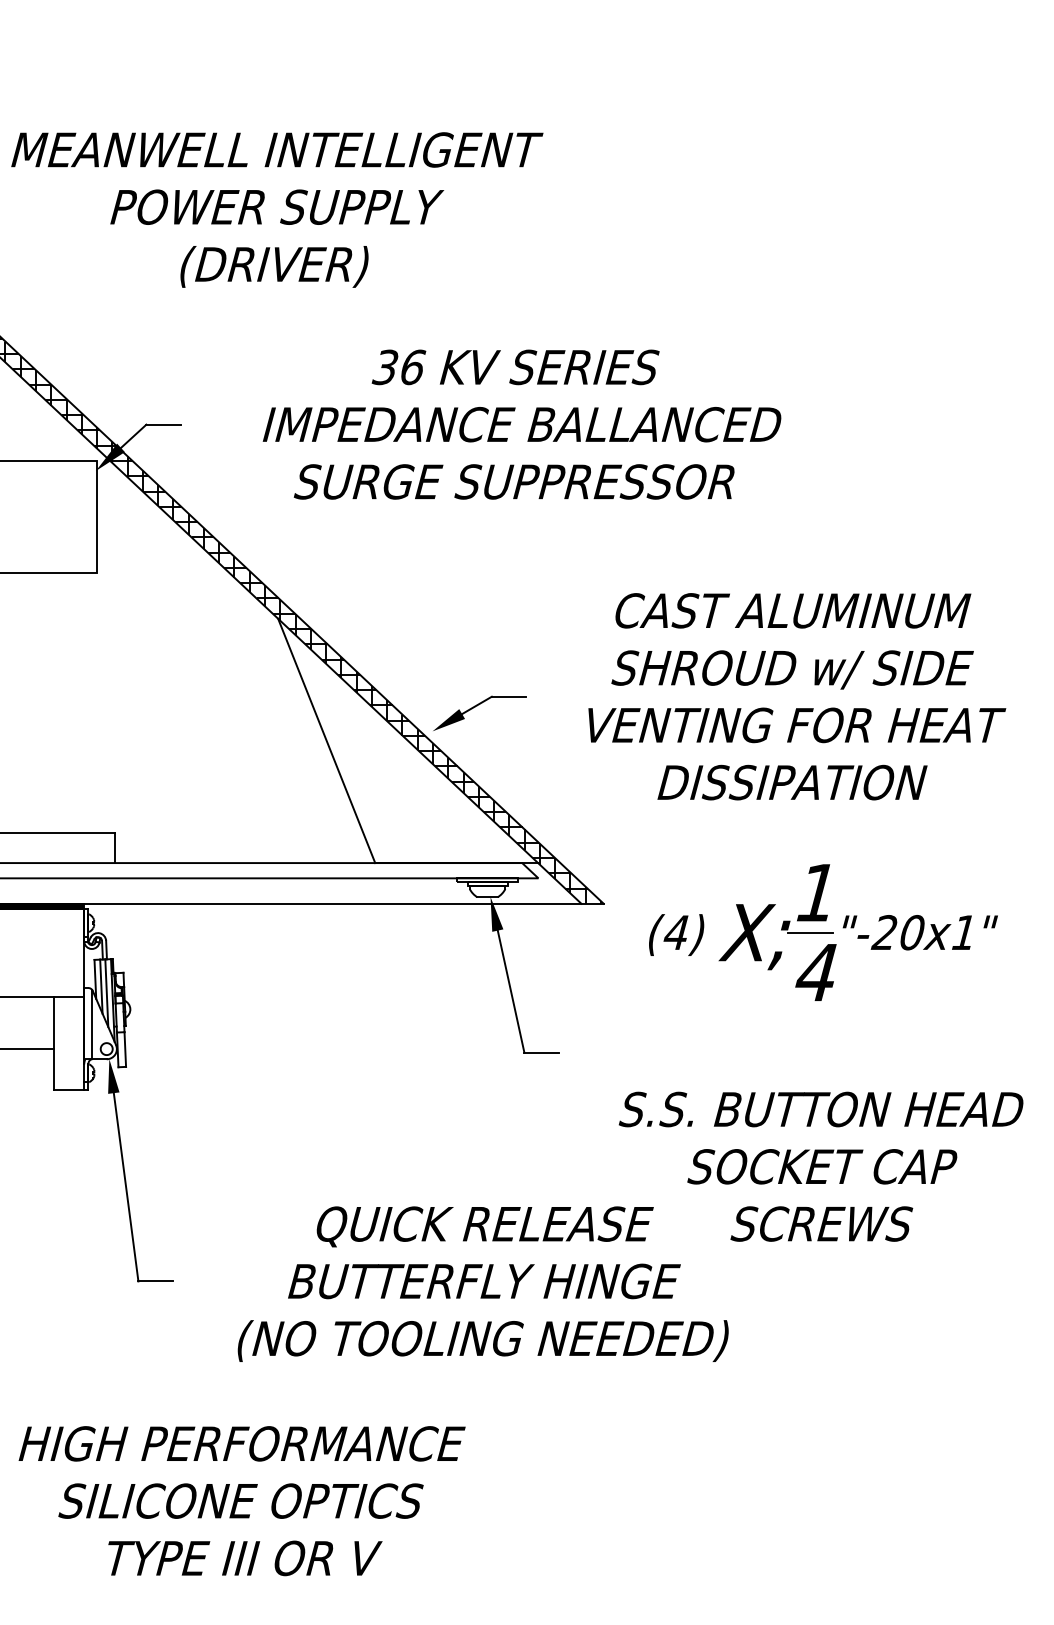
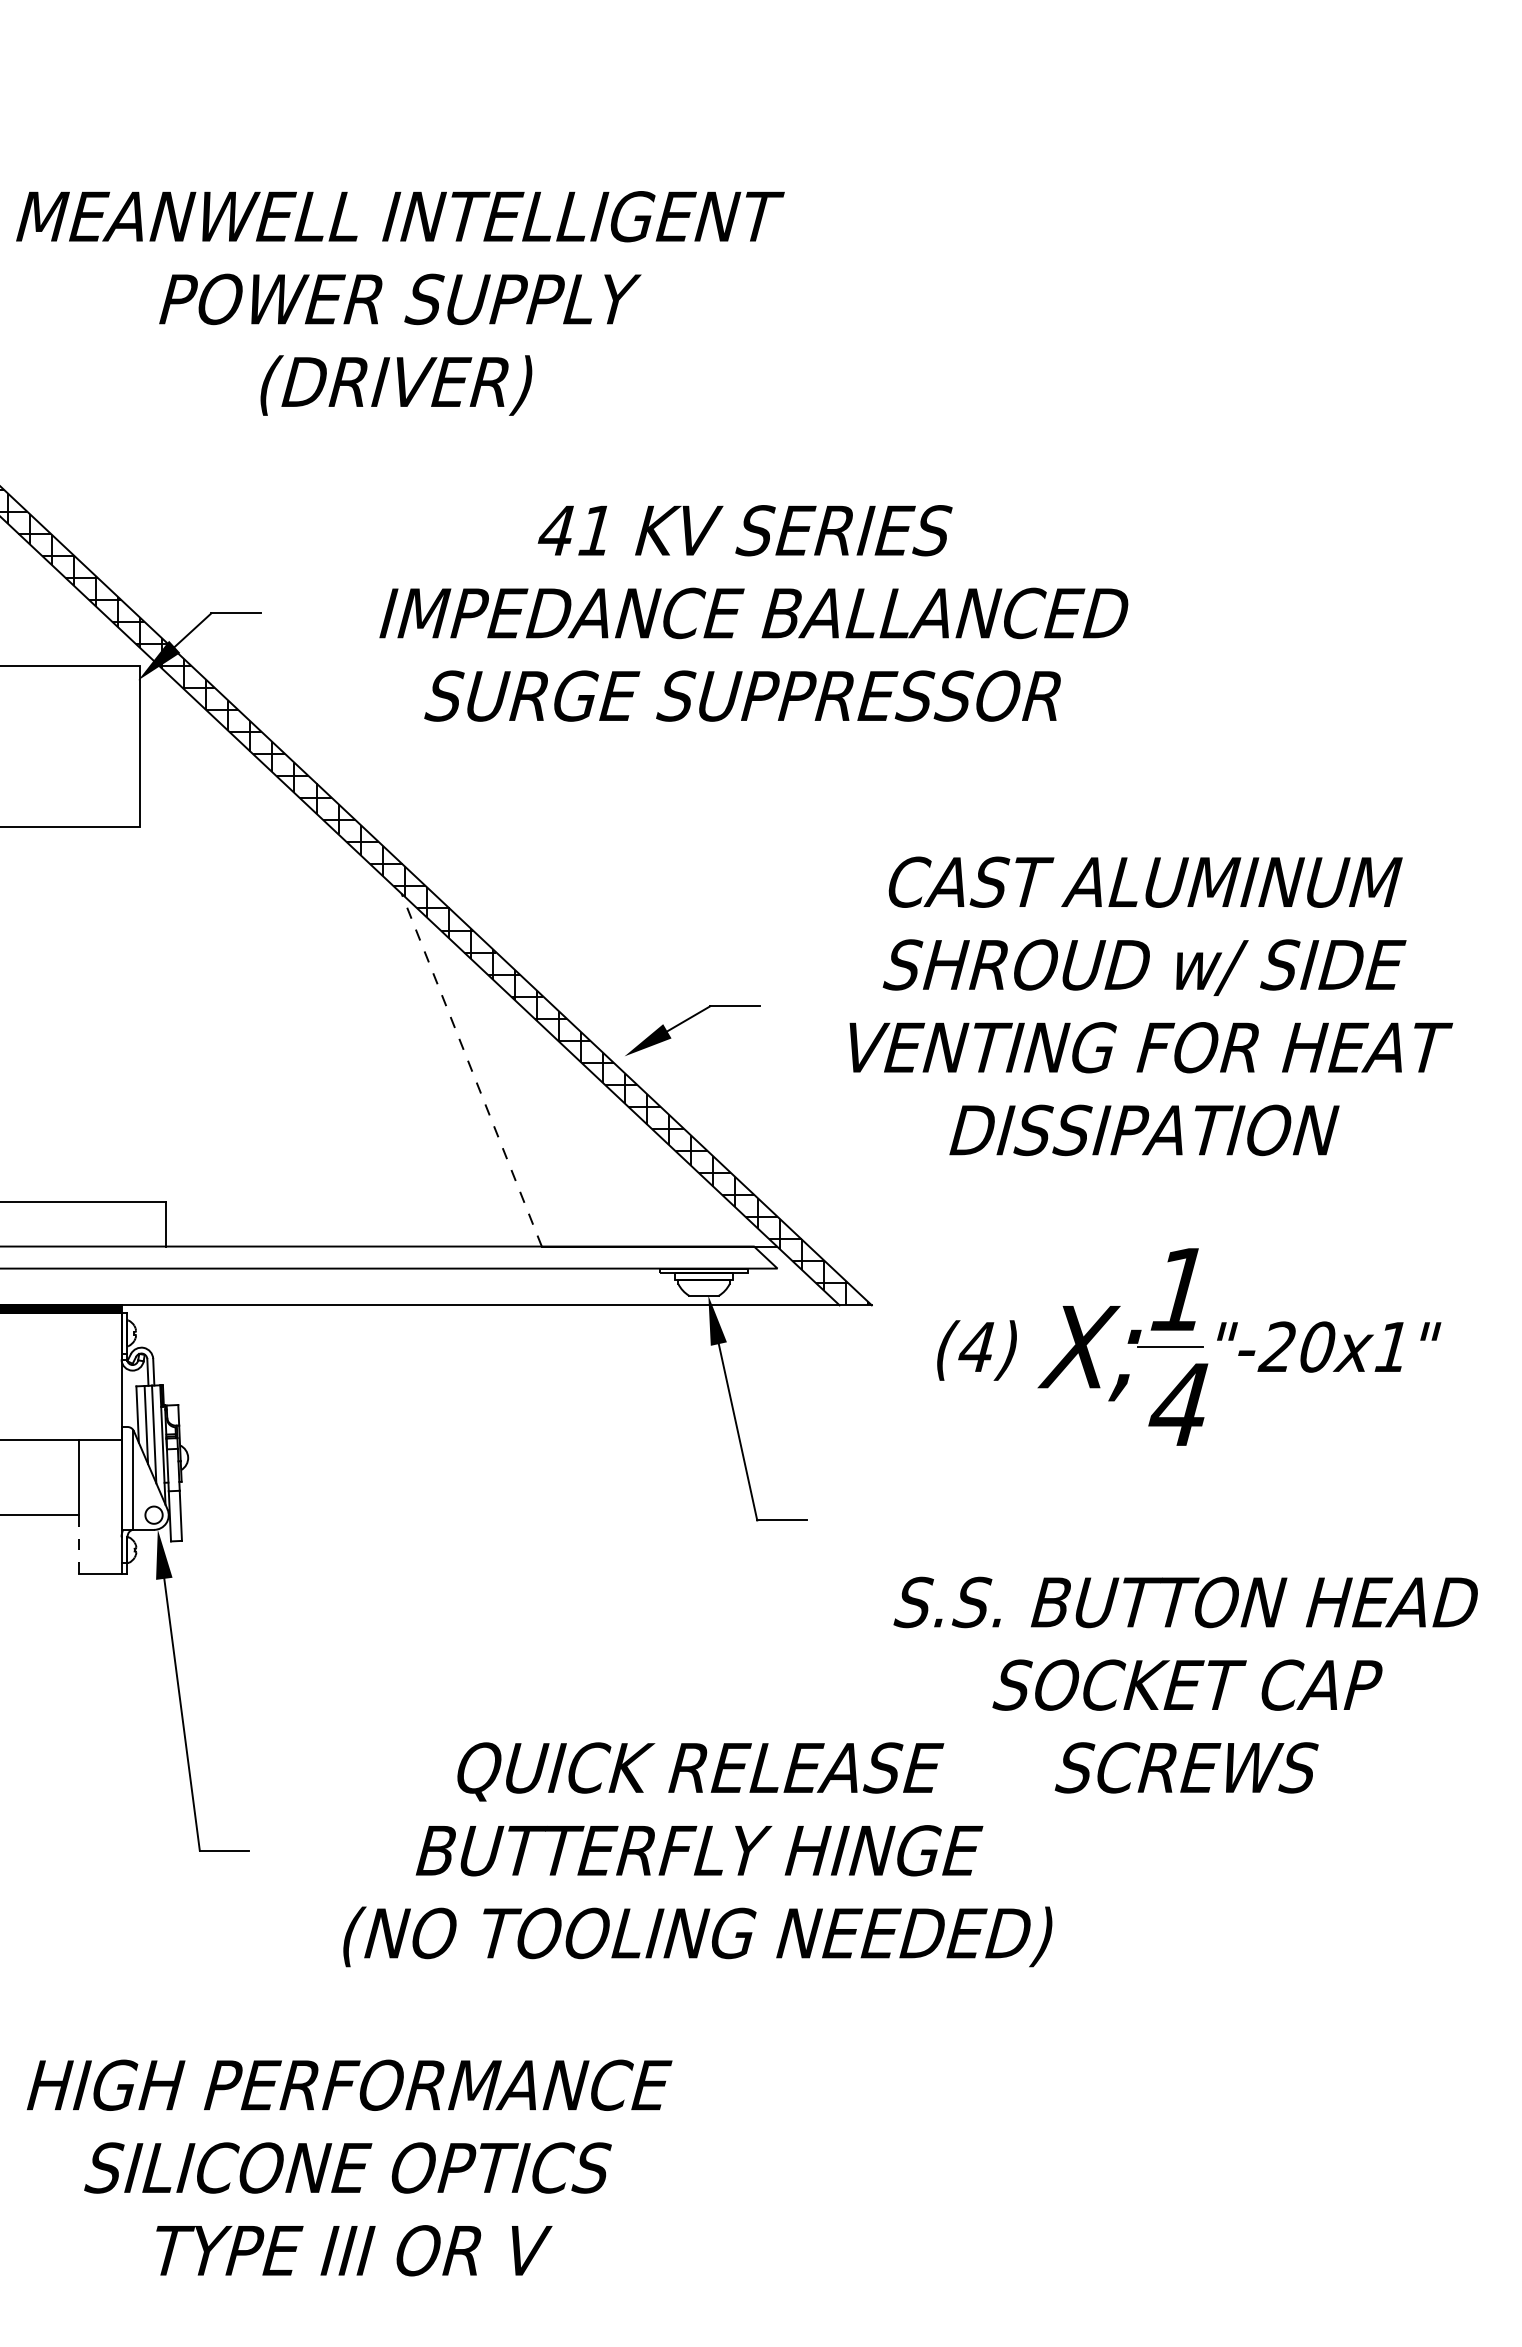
text: (398, 367) -> (575, 530), 36 -> 41
line: (326, 740) -> (471, 1069), solid -> dashed
line: (54, 1069) -> (78, 1544), solid -> dashed

